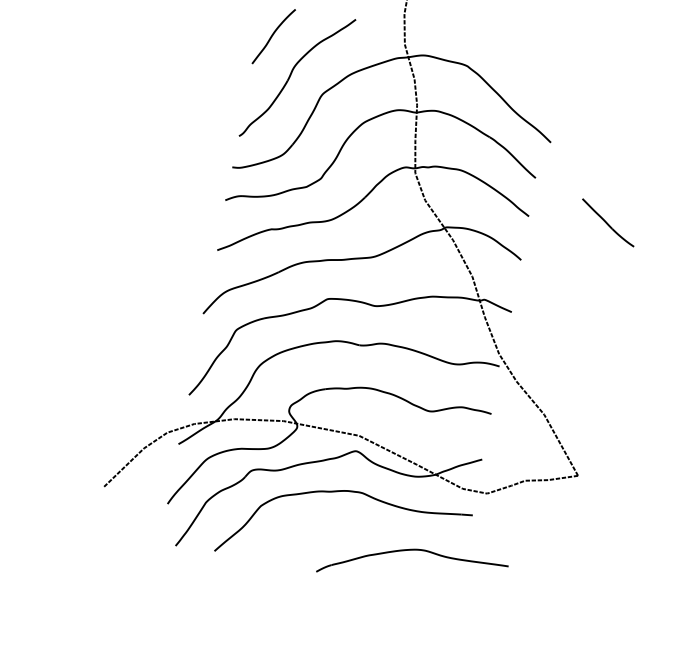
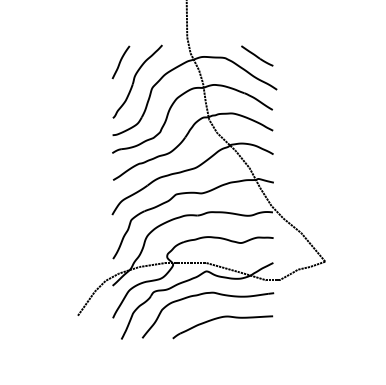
line: (608, 221) -> (257, 55), moved
part: (412, 552) -> (221, 318), moved

